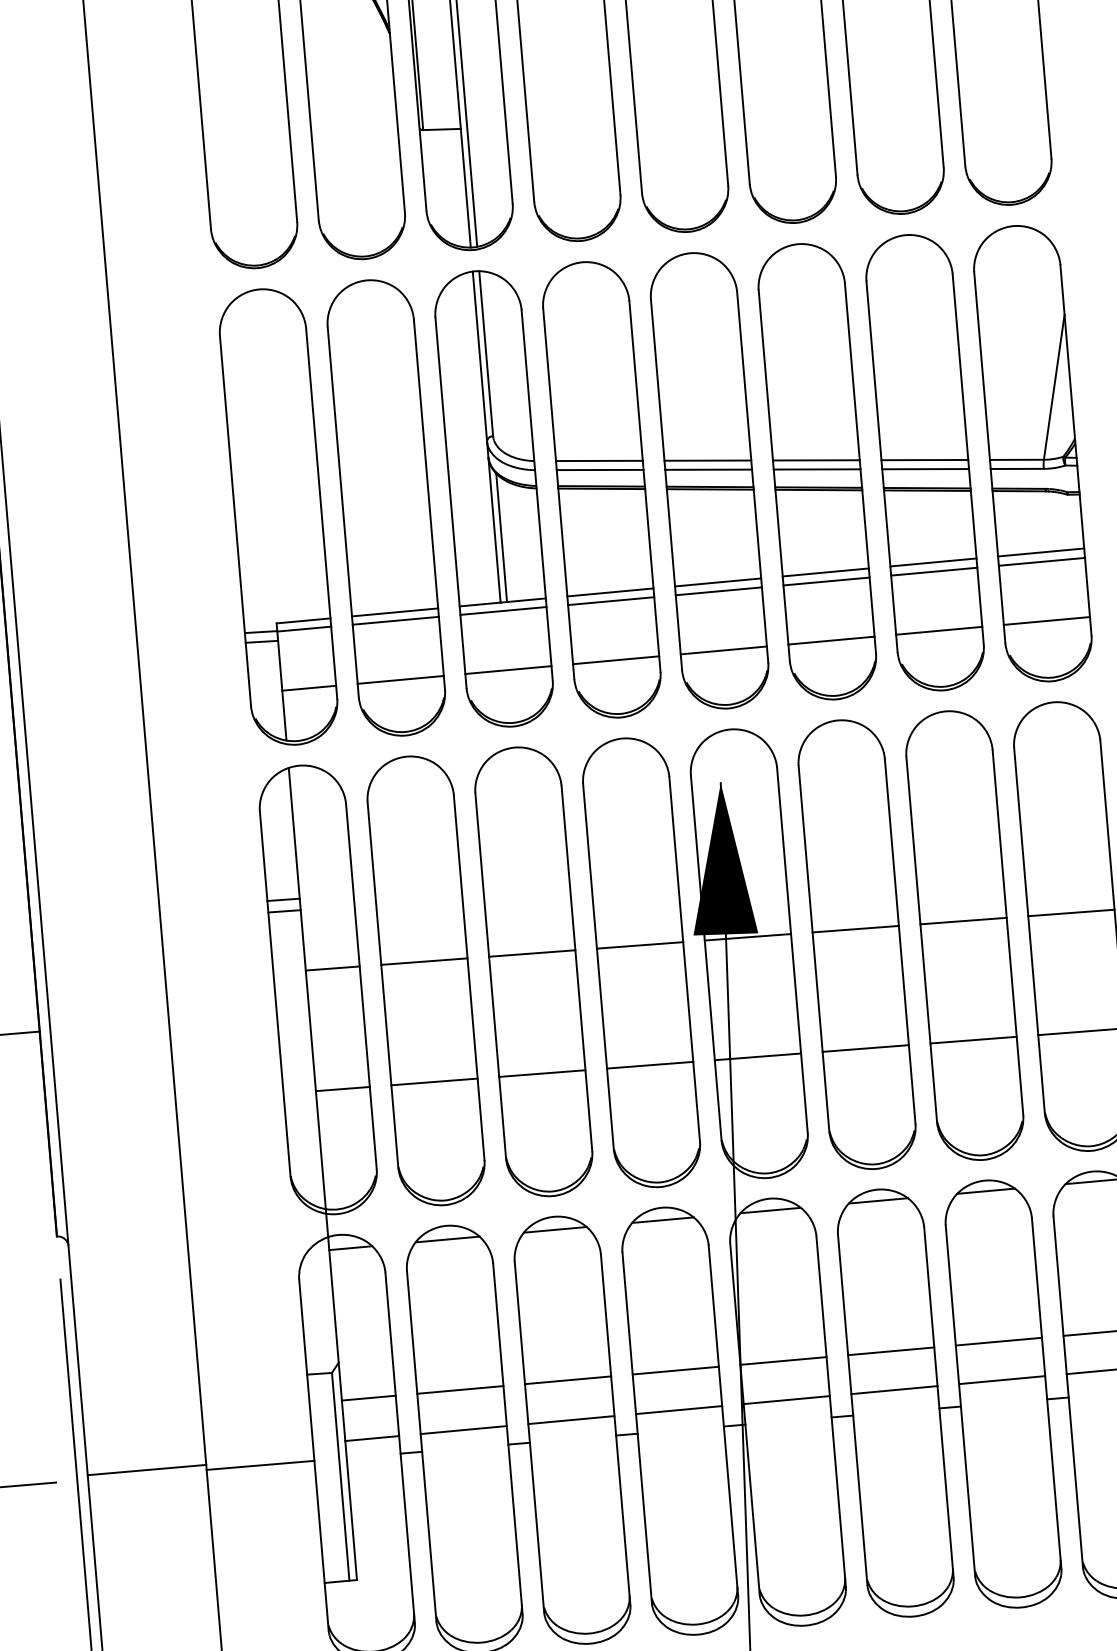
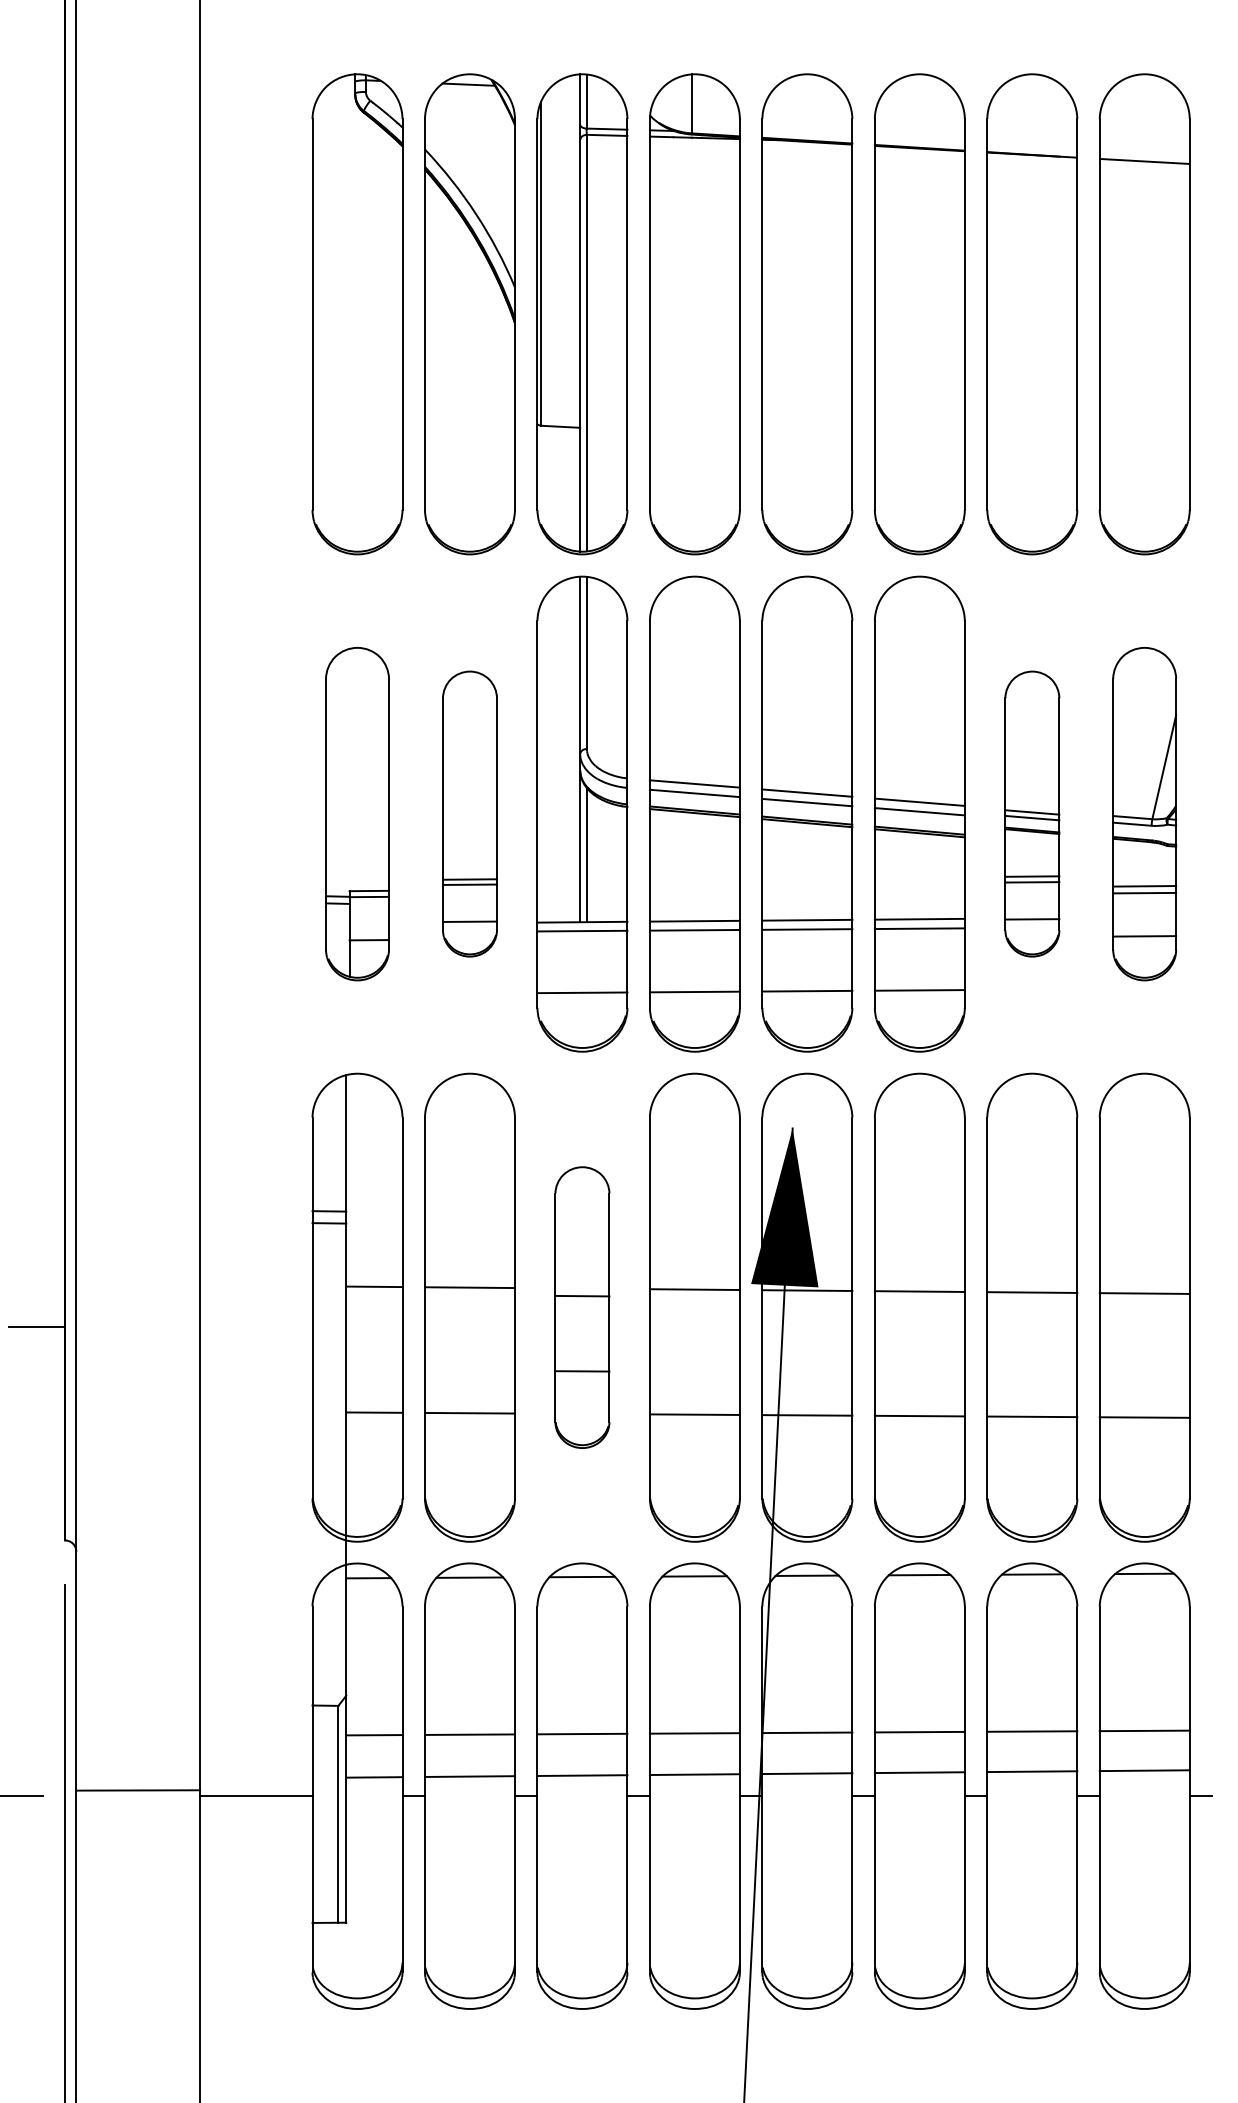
part: (1032, 453) -> (1144, 813), size x0.7
part: (925, 462) -> (1032, 813), size x0.6
part: (385, 507) -> (469, 813), size x0.6
part: (278, 516) -> (357, 813), size x0.7
part: (533, 971) -> (582, 1307), size x0.6

